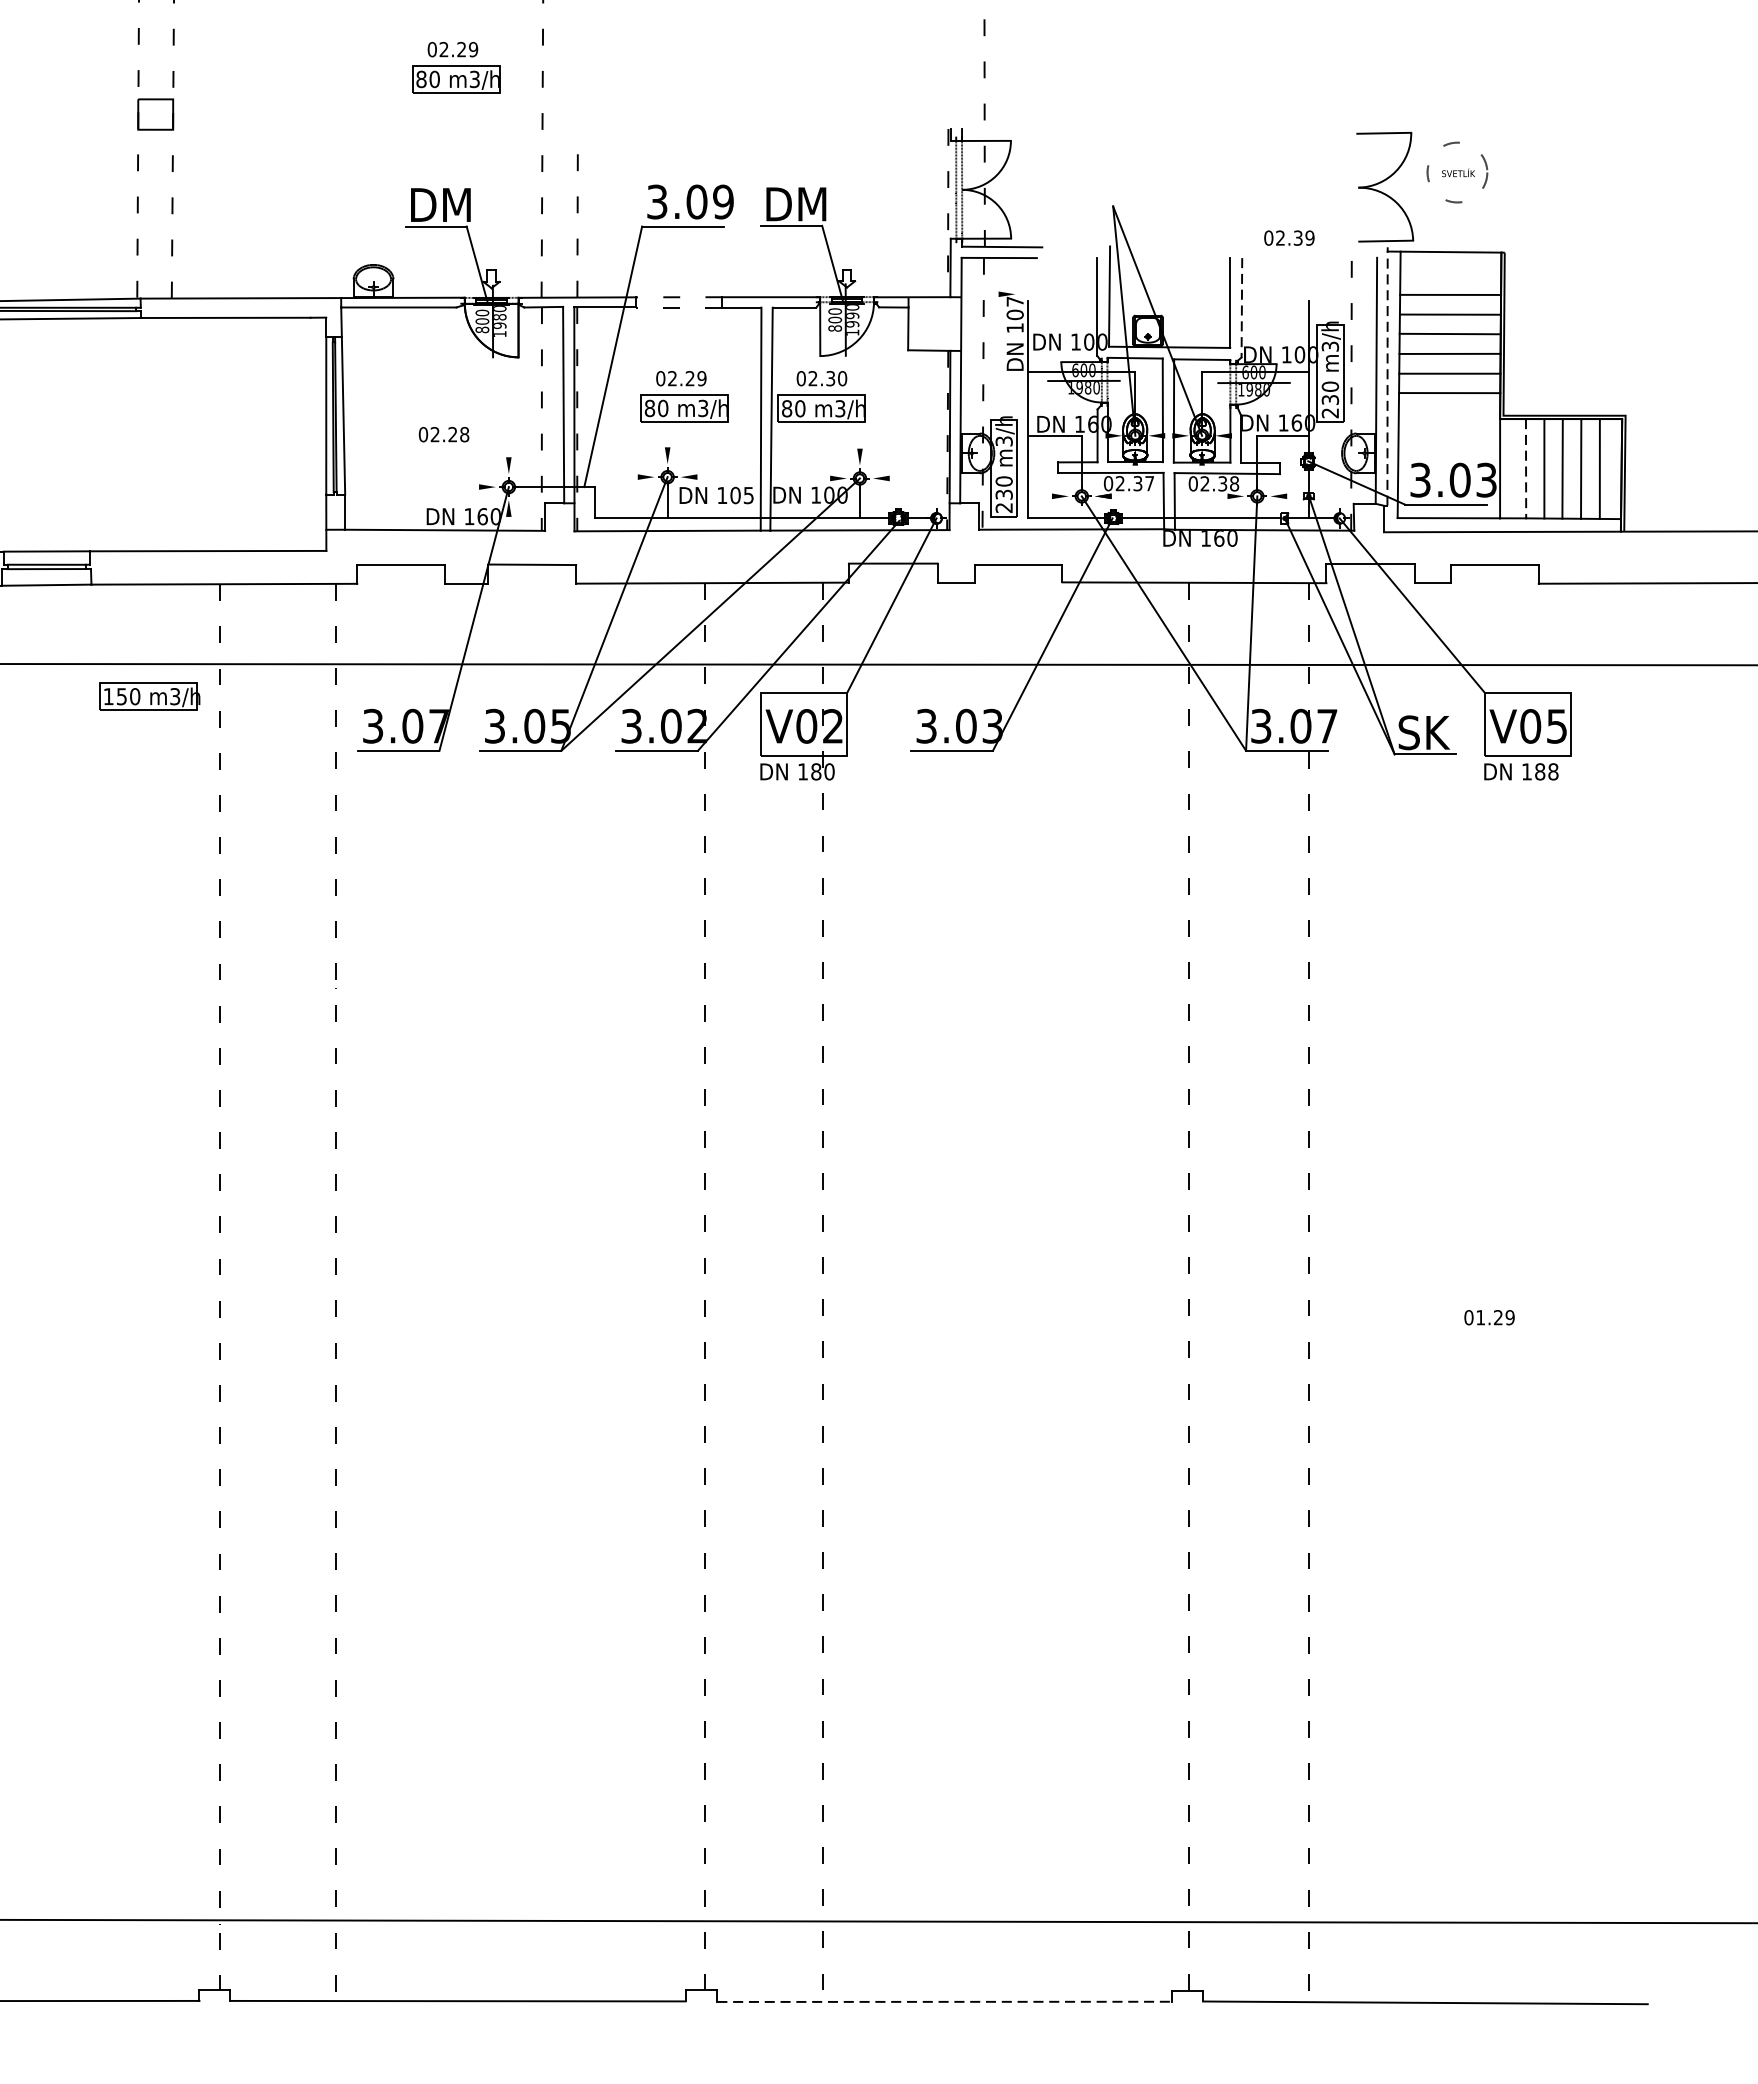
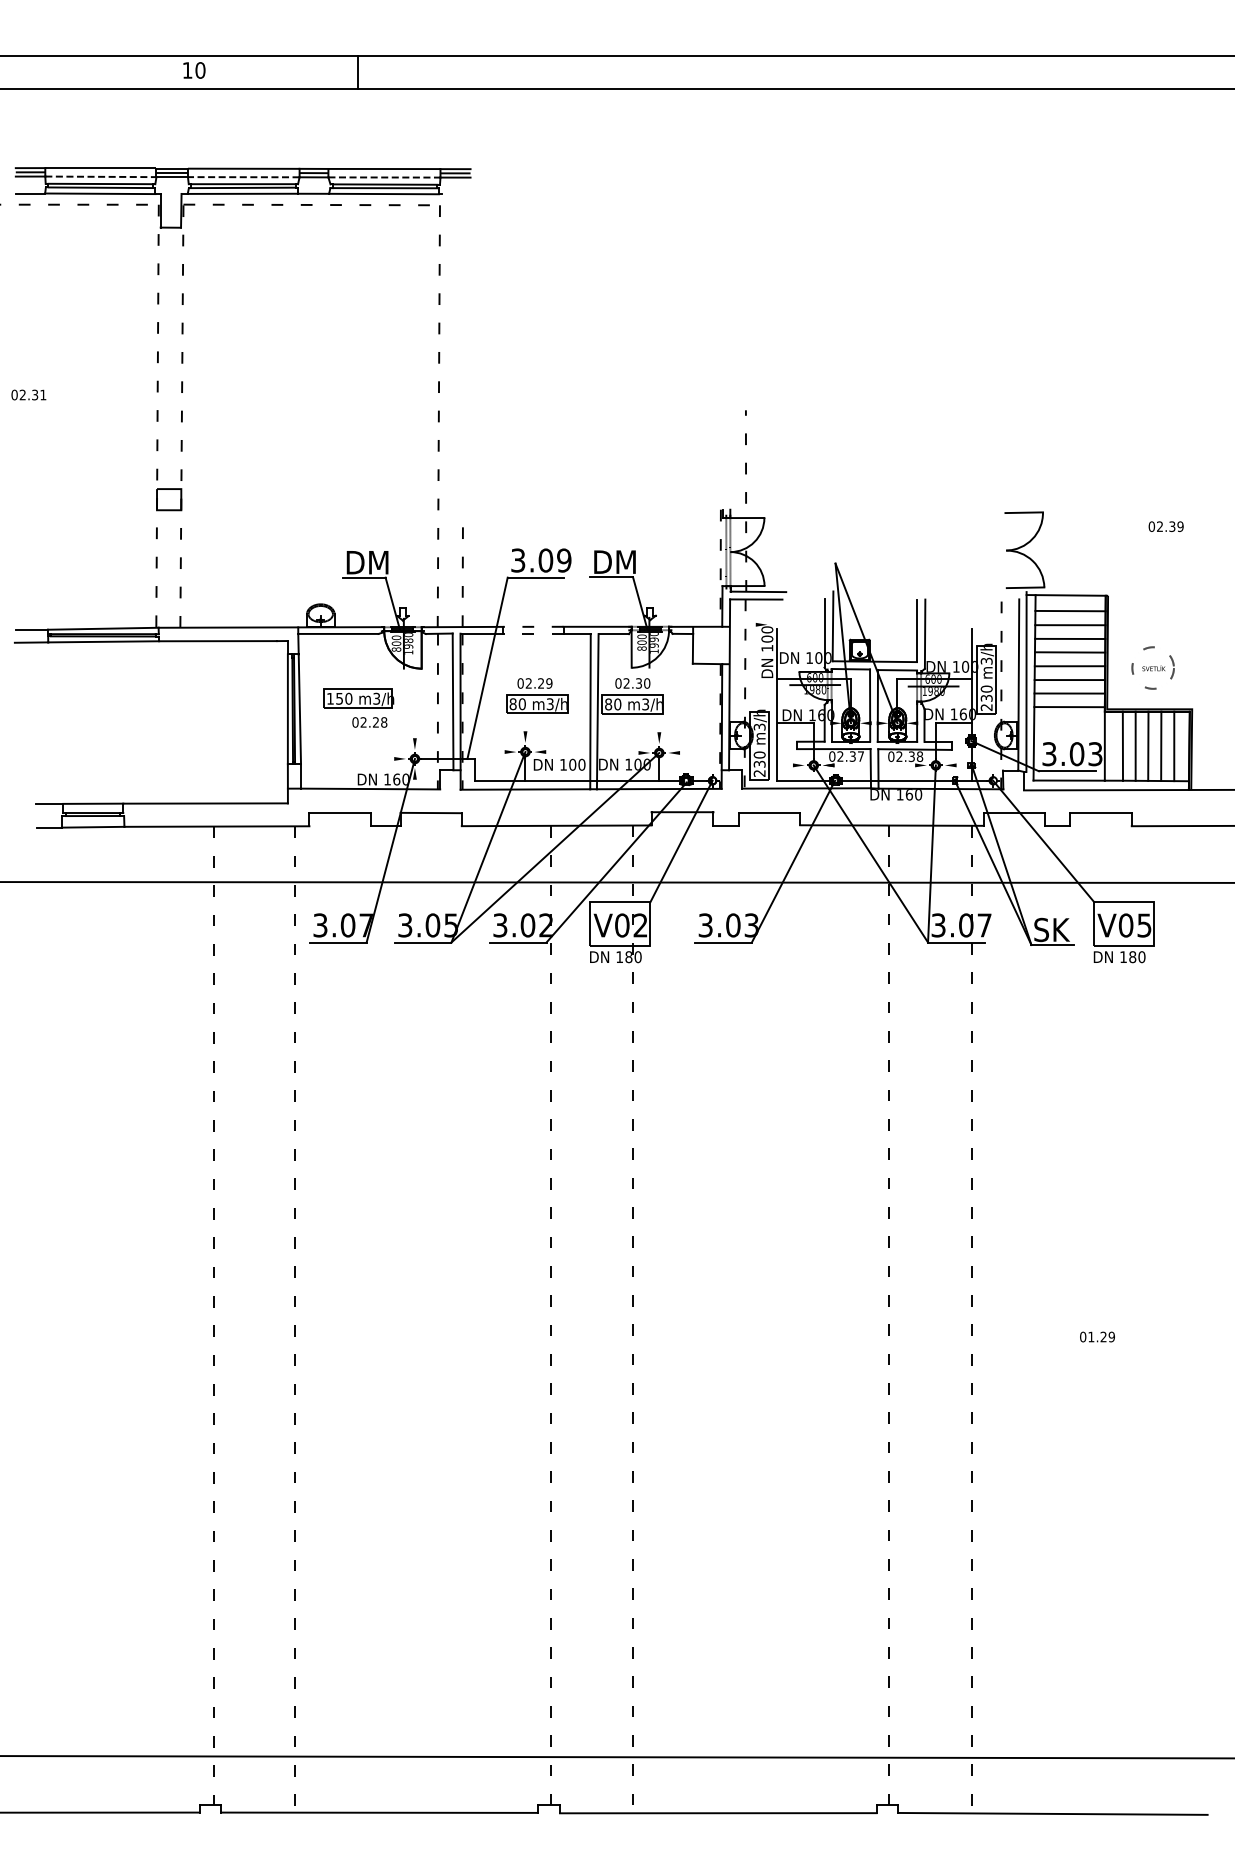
part: (456, 66) -> (378, 466), removed
part: (1456, 171) -> (1152, 667), moved
text: (1288, 237) -> (1165, 526), moved
line: (1450, 273) -> (1070, 610), added
text: (1015, 301) -> (767, 629), 107 -> 100
line: (1242, 308) -> (925, 634), dashed -> solid
line: (1387, 377) -> (1026, 682), dashed -> solid
line: (1449, 413) -> (1069, 707), added
line: (1525, 469) -> (1122, 746), dashed -> solid
text: (748, 495) -> (581, 764), 105 -> 100
part: (149, 696) -> (358, 698), moved
text: (1552, 770) -> (1141, 956), 188 -> 180
line: (945, 2002) -> (718, 1813), dashed -> solid

